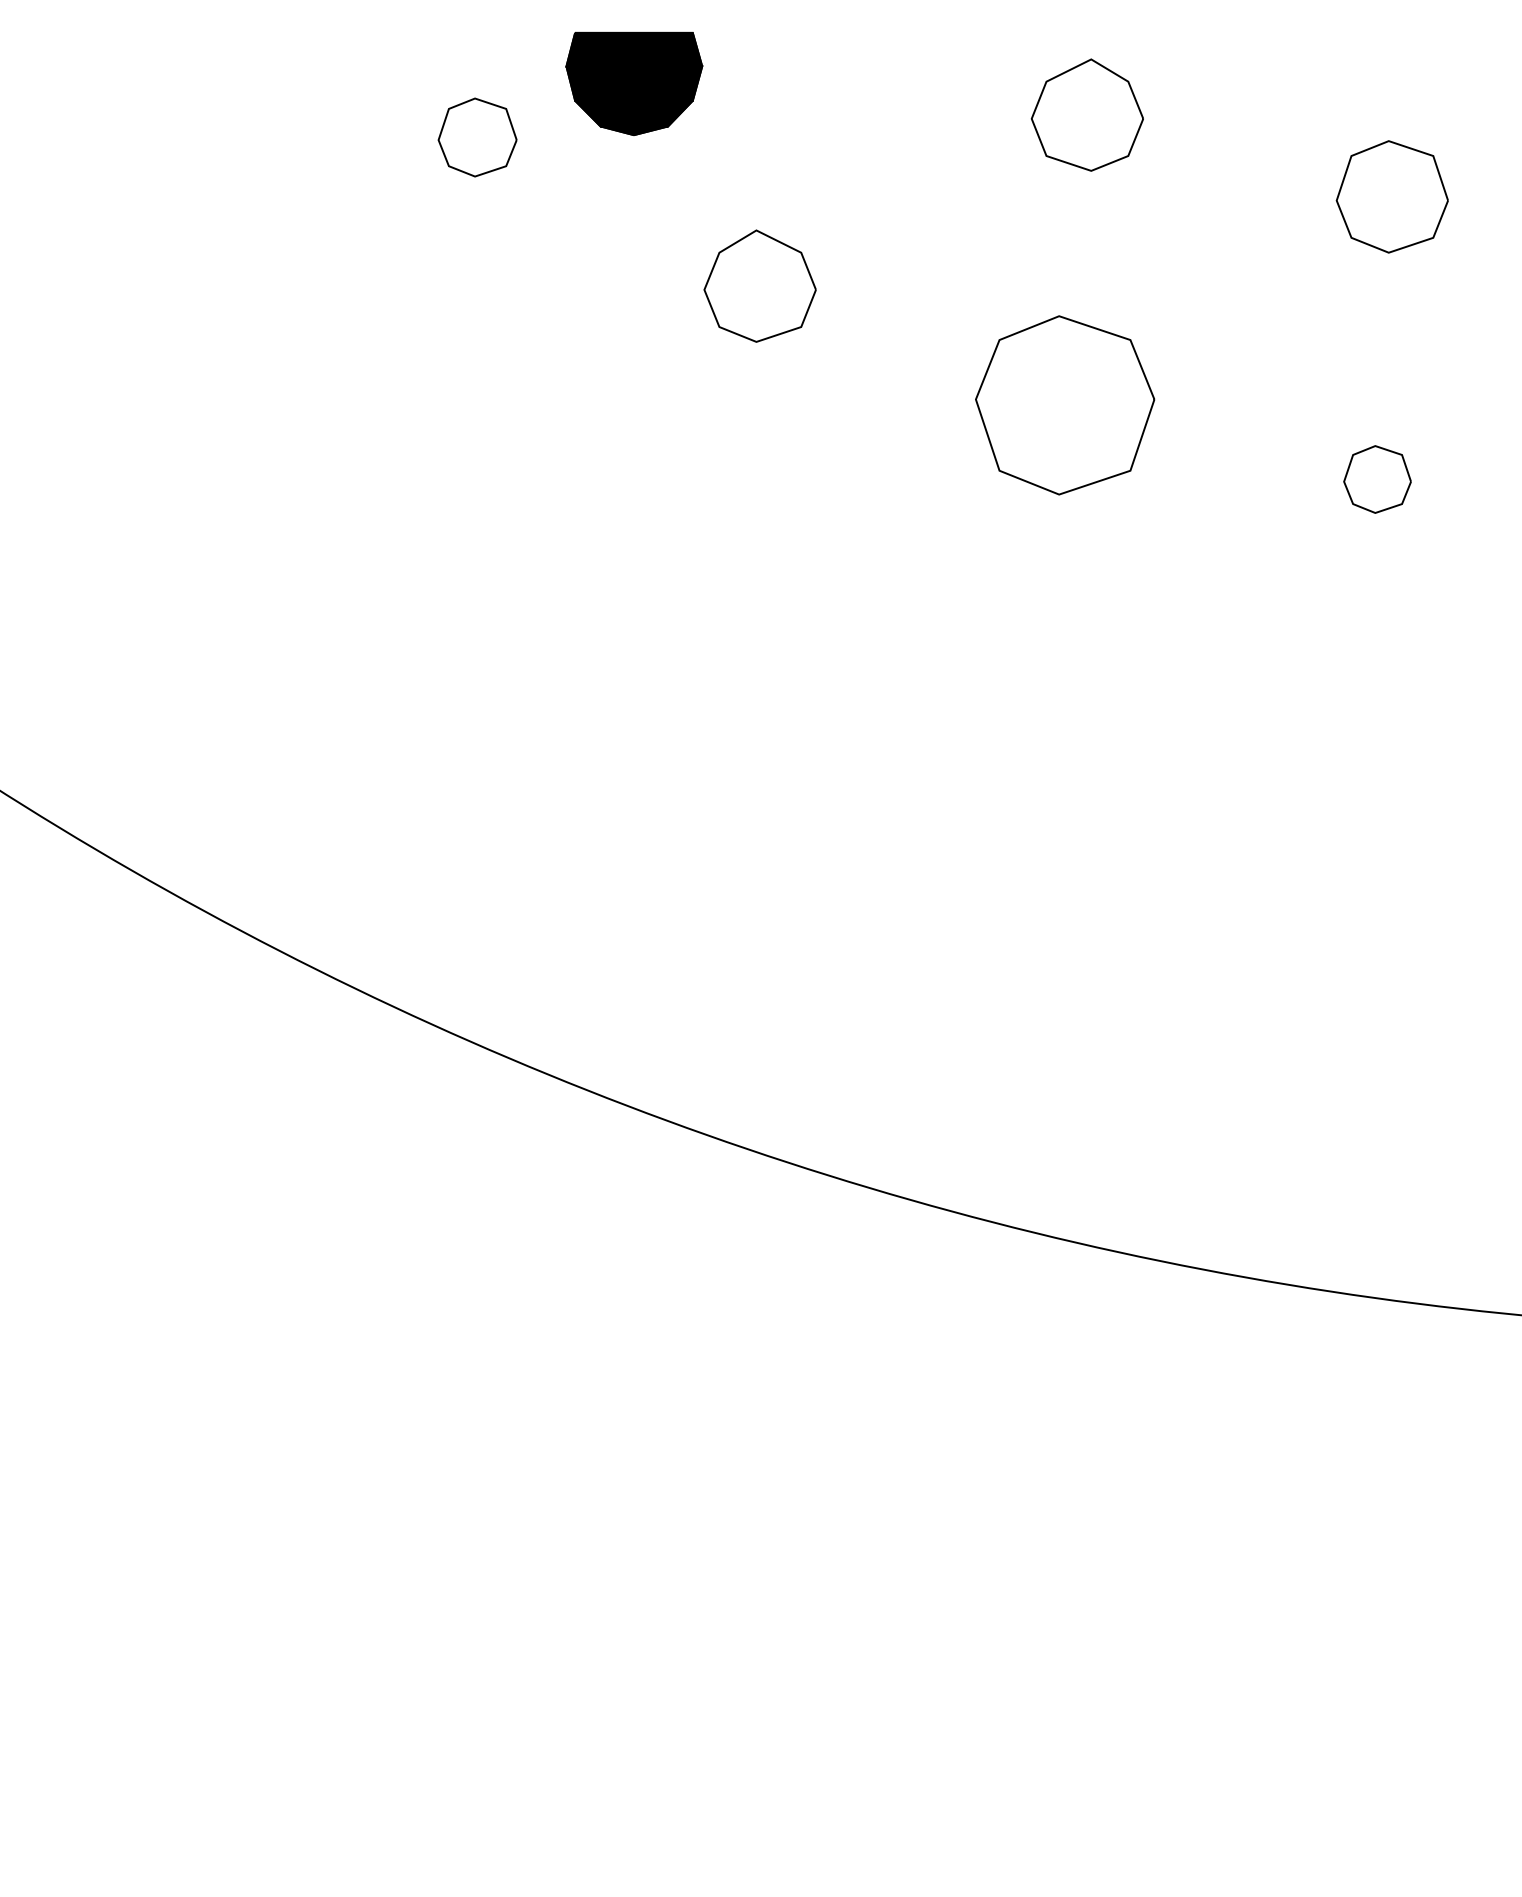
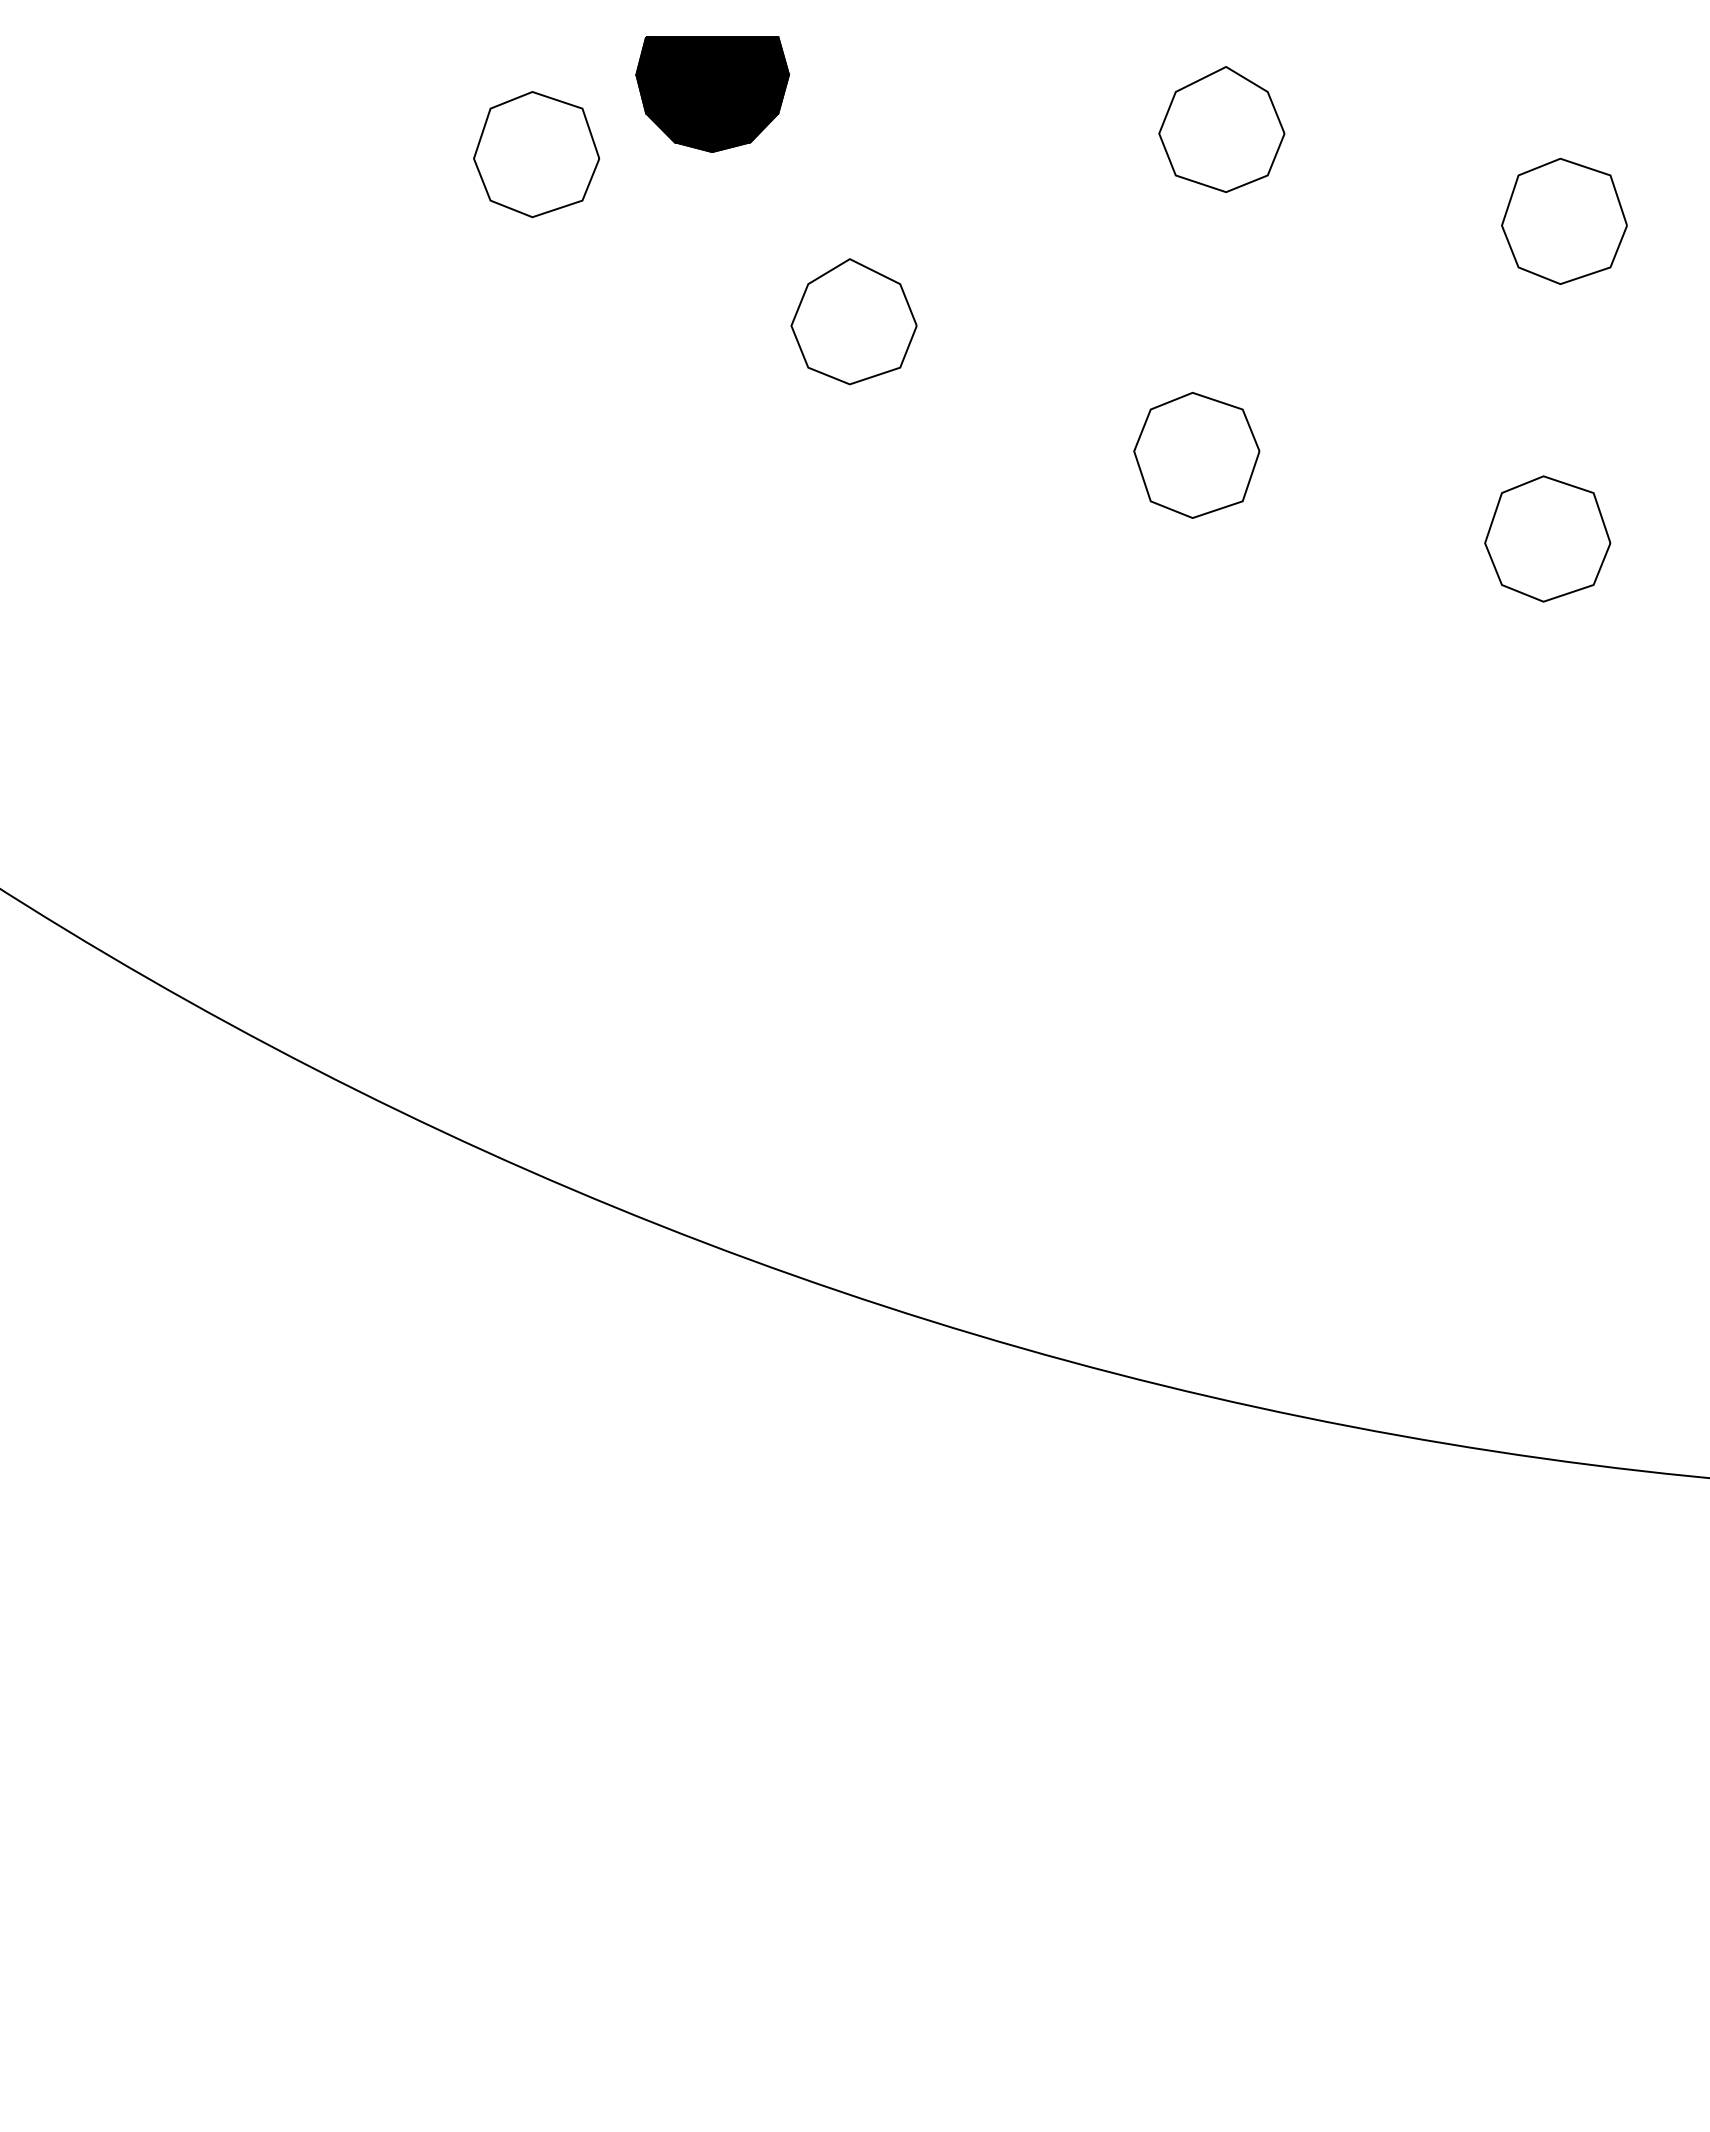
part: (477, 137) -> (536, 154), size x1.43
part: (1064, 404) -> (1196, 454), size x0.62
part: (1377, 479) -> (1547, 538), size x1.67

